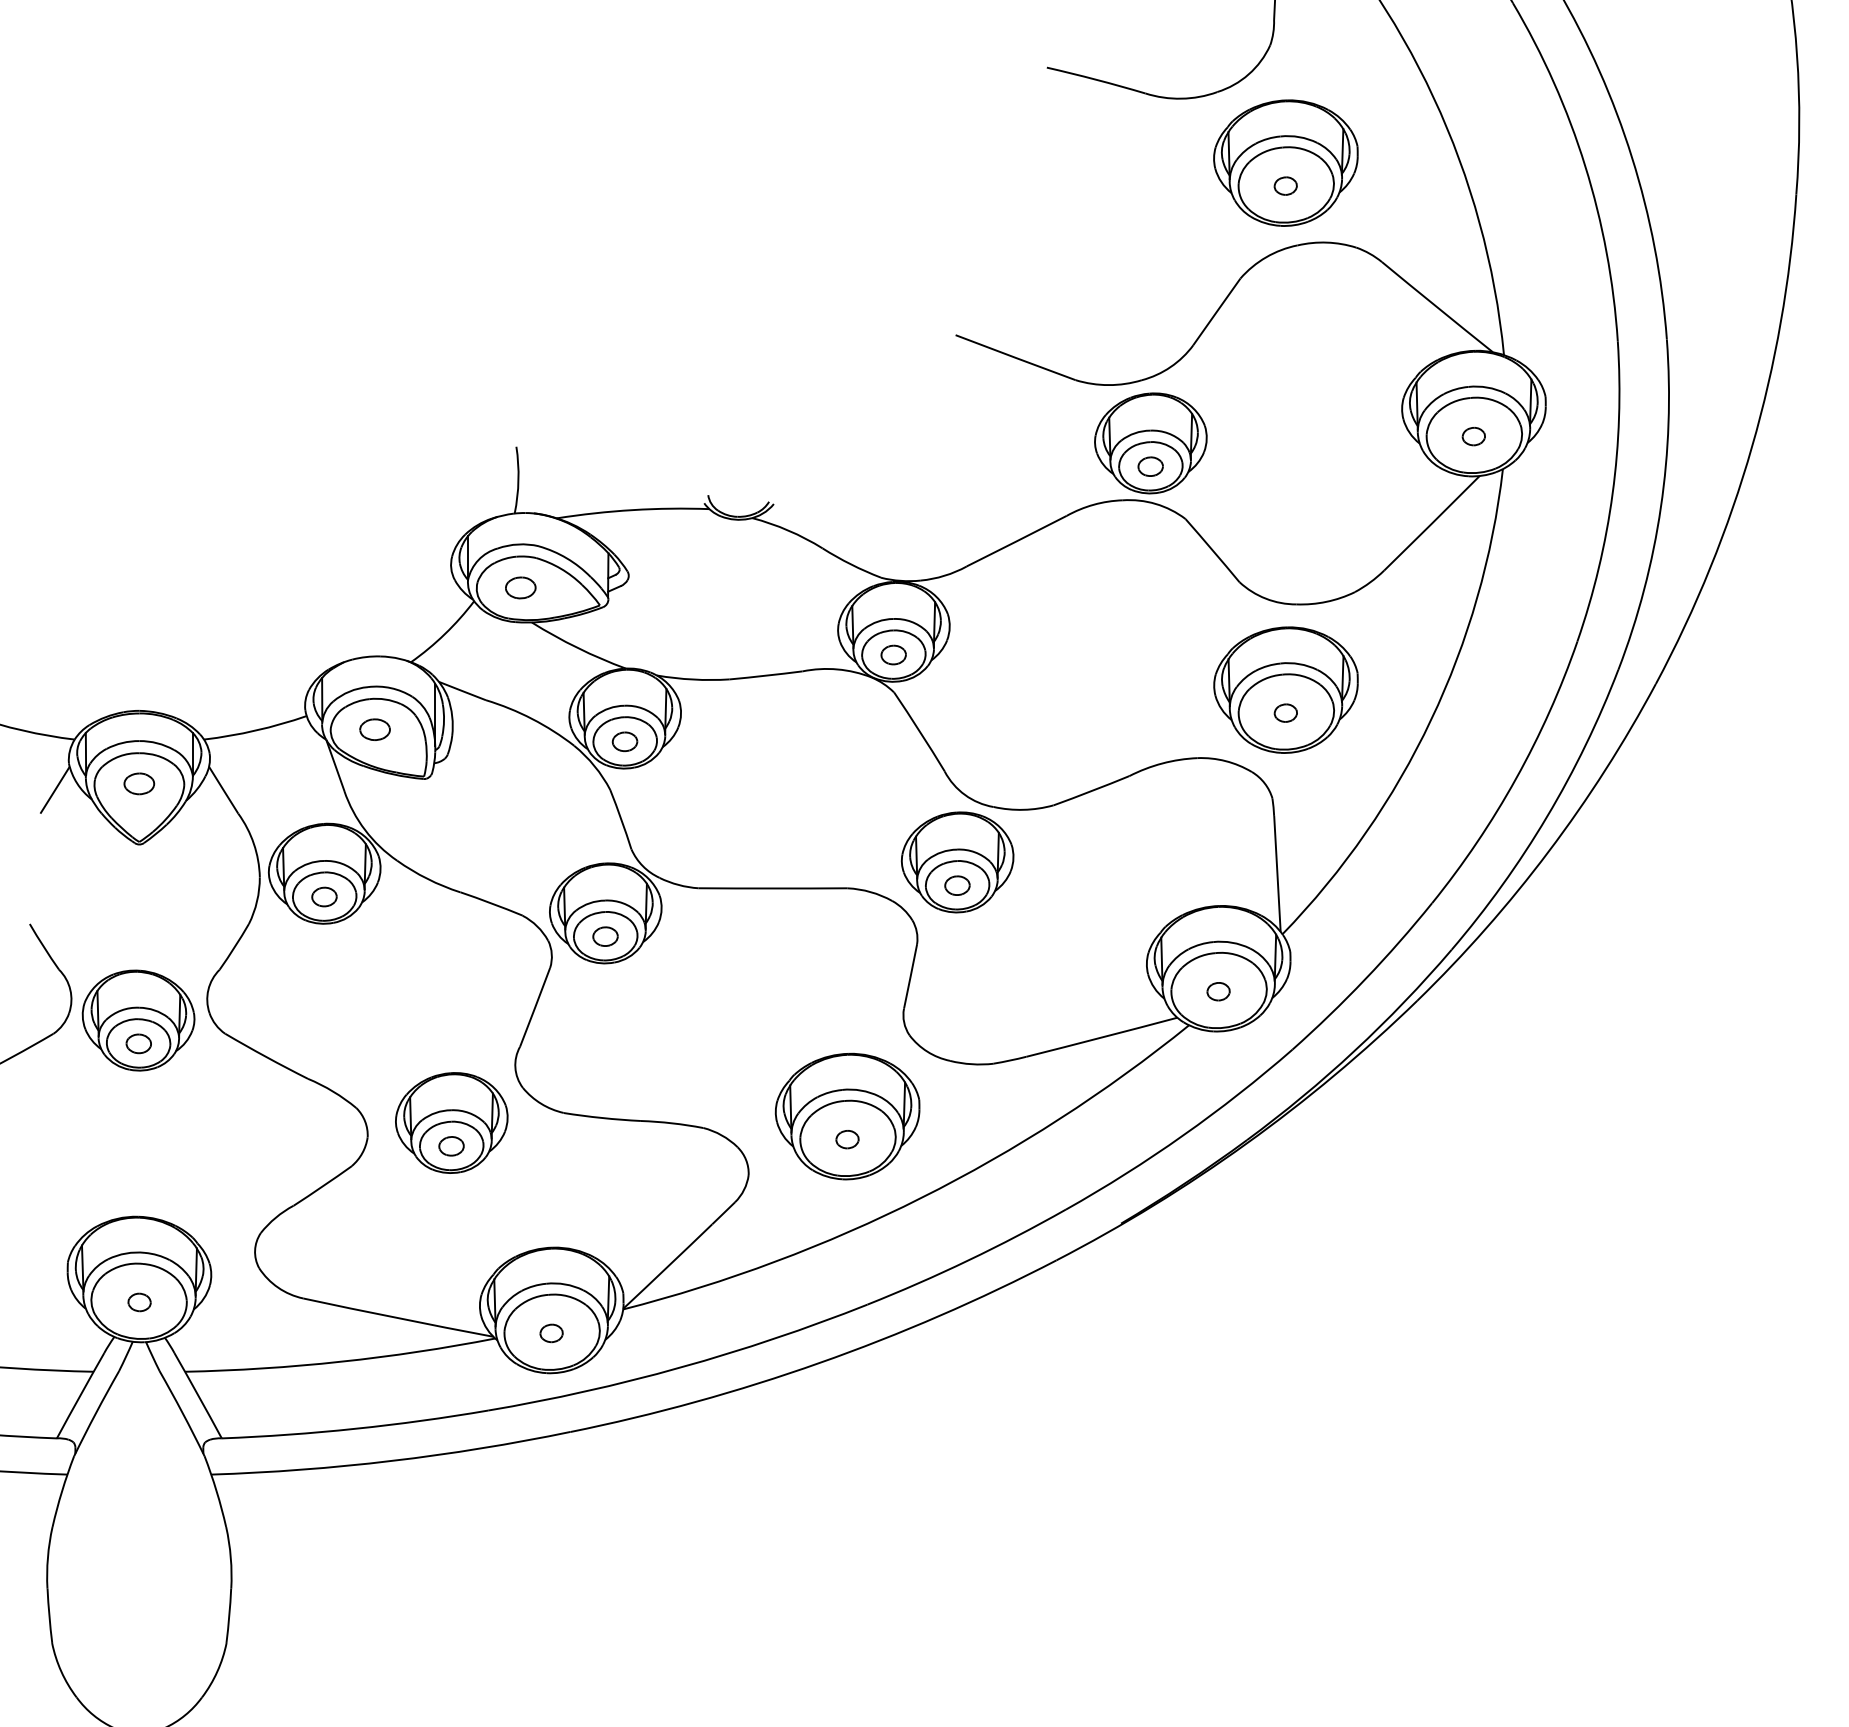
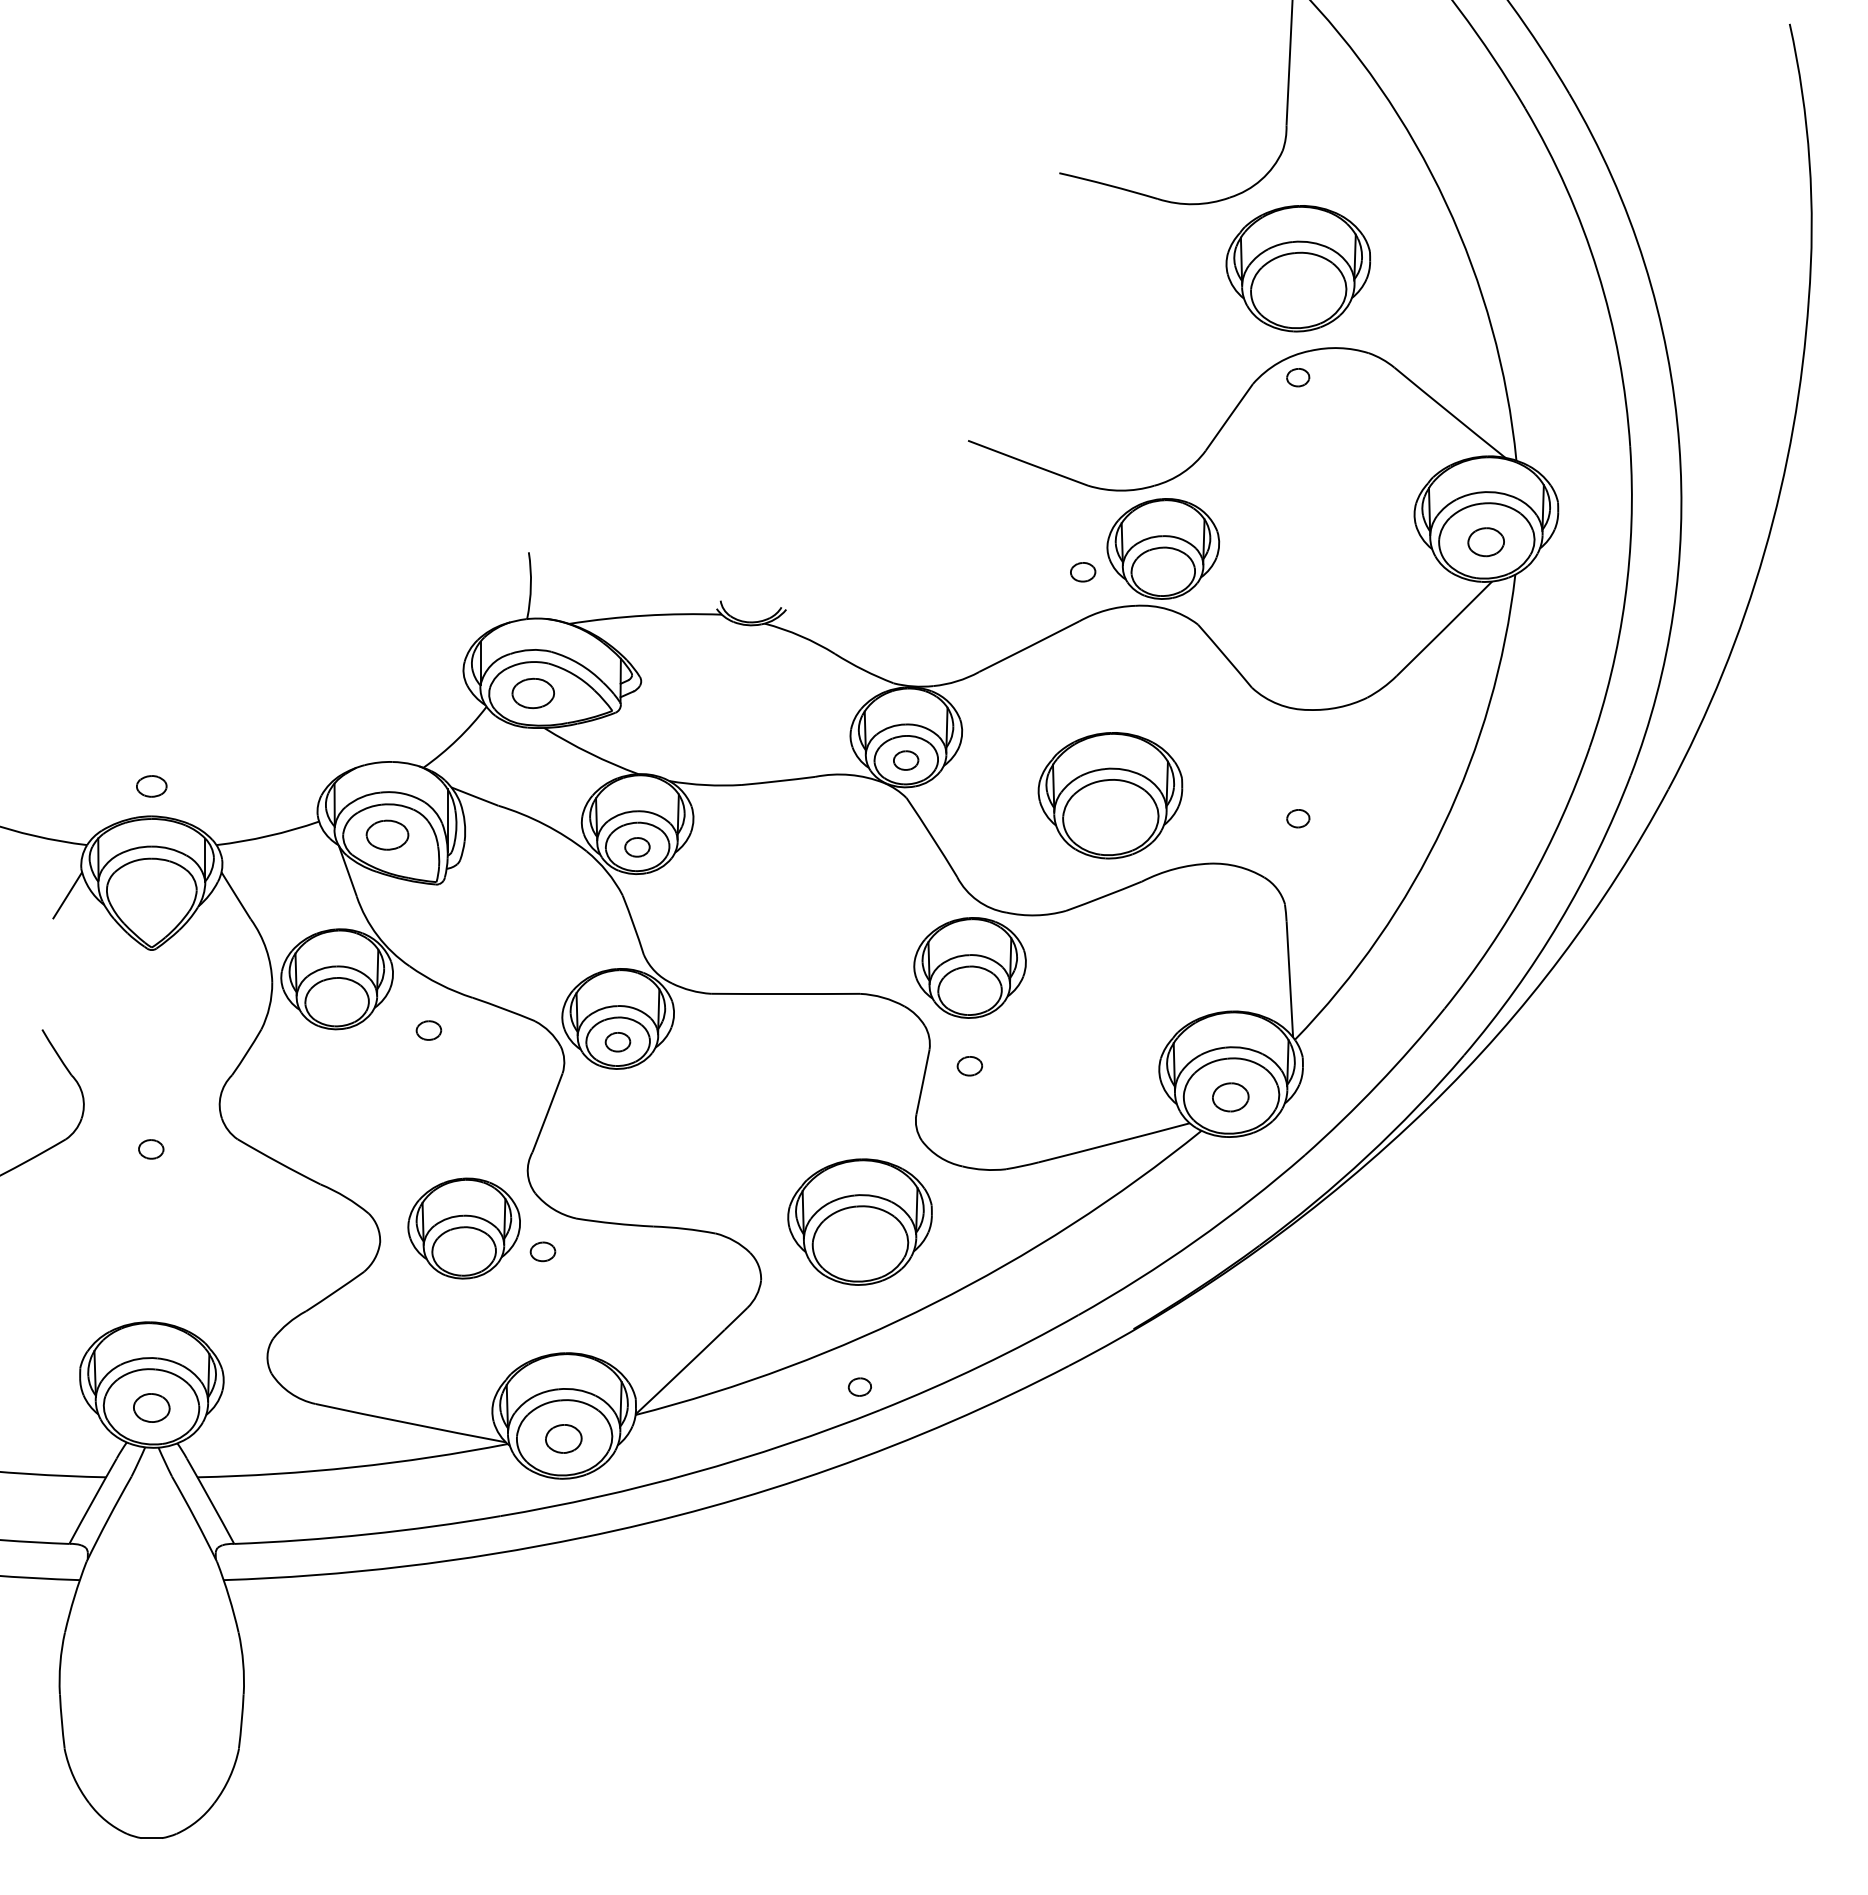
part: (1286, 185) -> (1298, 377), moved
part: (1474, 435) -> (1486, 541), size x1.6
part: (1151, 466) -> (1083, 572), moved
part: (520, 587) -> (532, 693), size x1.4
part: (1286, 689) -> (1110, 795), moved
part: (375, 729) -> (387, 835), size x1.4
part: (139, 783) -> (151, 786), moved
part: (957, 885) -> (969, 1066), moved
part: (324, 896) -> (428, 1030), moved
part: (1219, 990) -> (1231, 1096), size x1.6
part: (138, 1020) -> (150, 1126), removed
part: (847, 1138) -> (859, 1386), moved
part: (451, 1145) -> (542, 1251), moved
part: (140, 1301) -> (152, 1407), size x1.6
part: (552, 1332) -> (564, 1438), size x1.6

